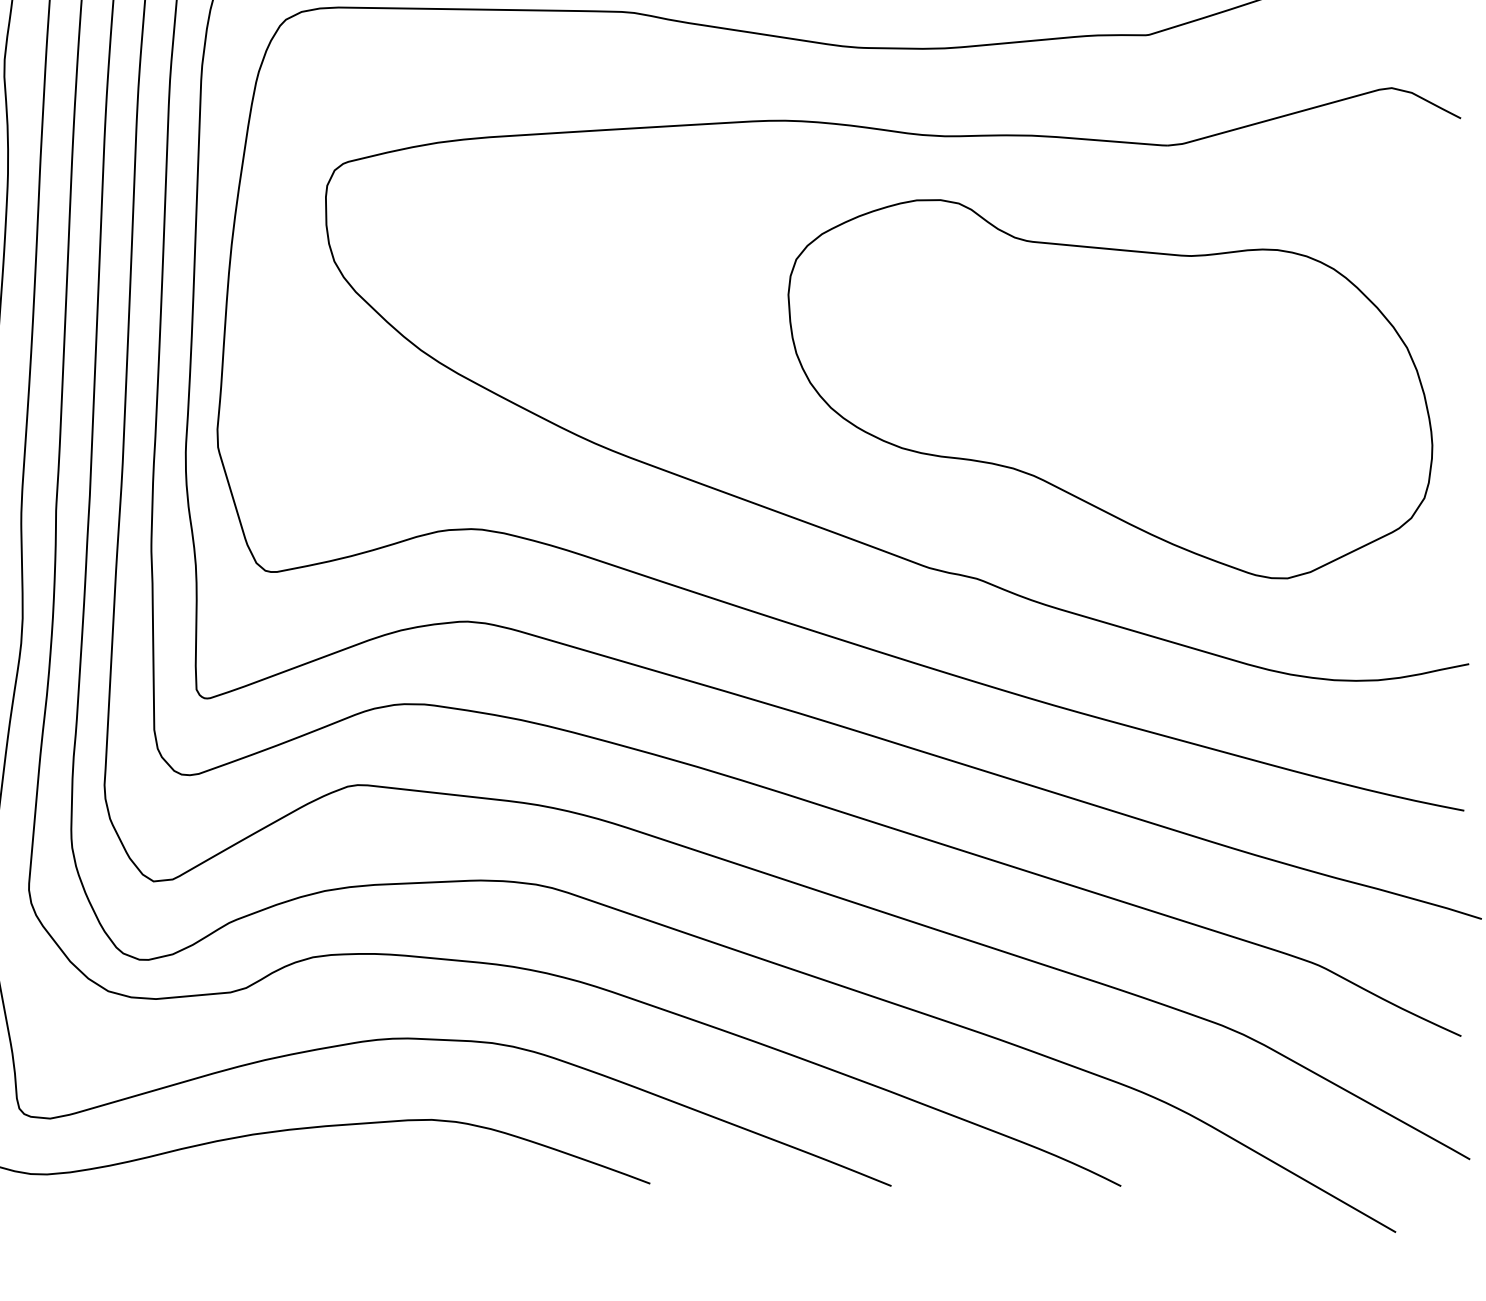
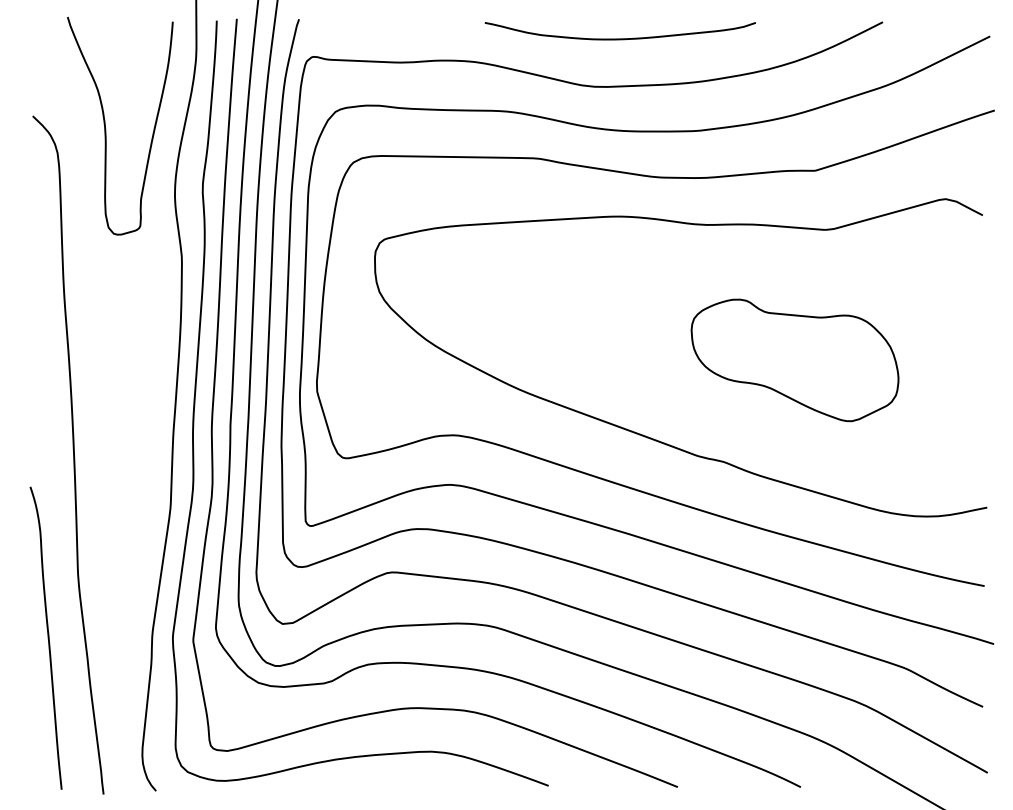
part: (1109, 389) -> (794, 360), size x0.6

